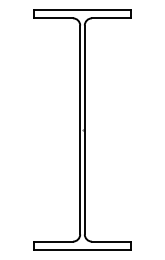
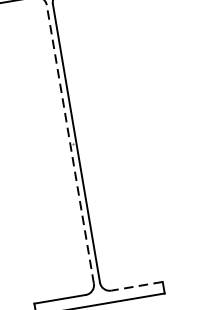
line: (80, 129) -> (70, 143), solid -> dashed
line: (110, 241) -> (135, 286), solid -> dashed

